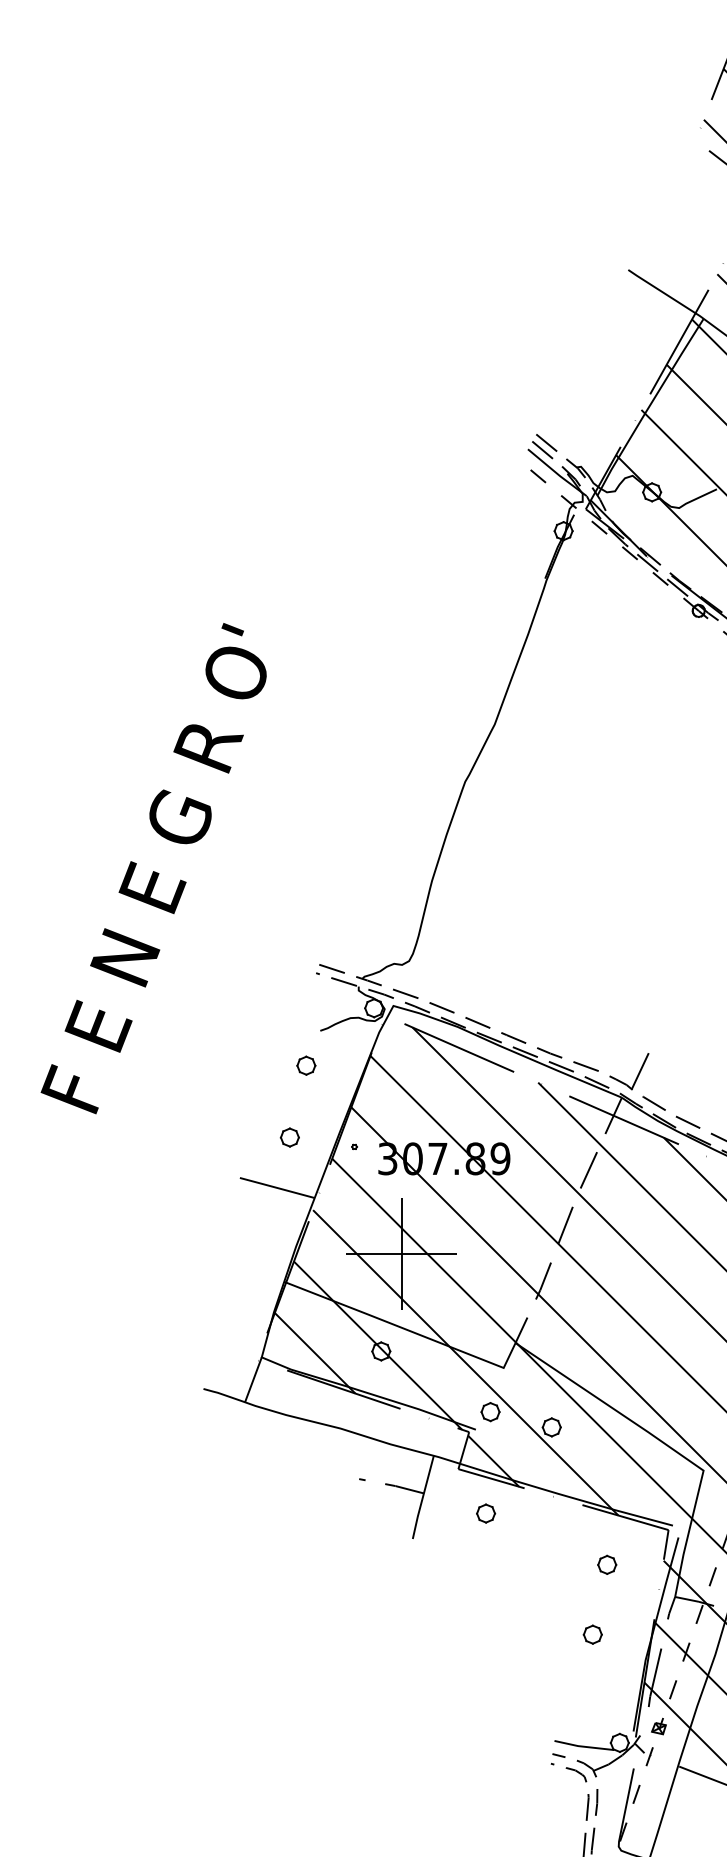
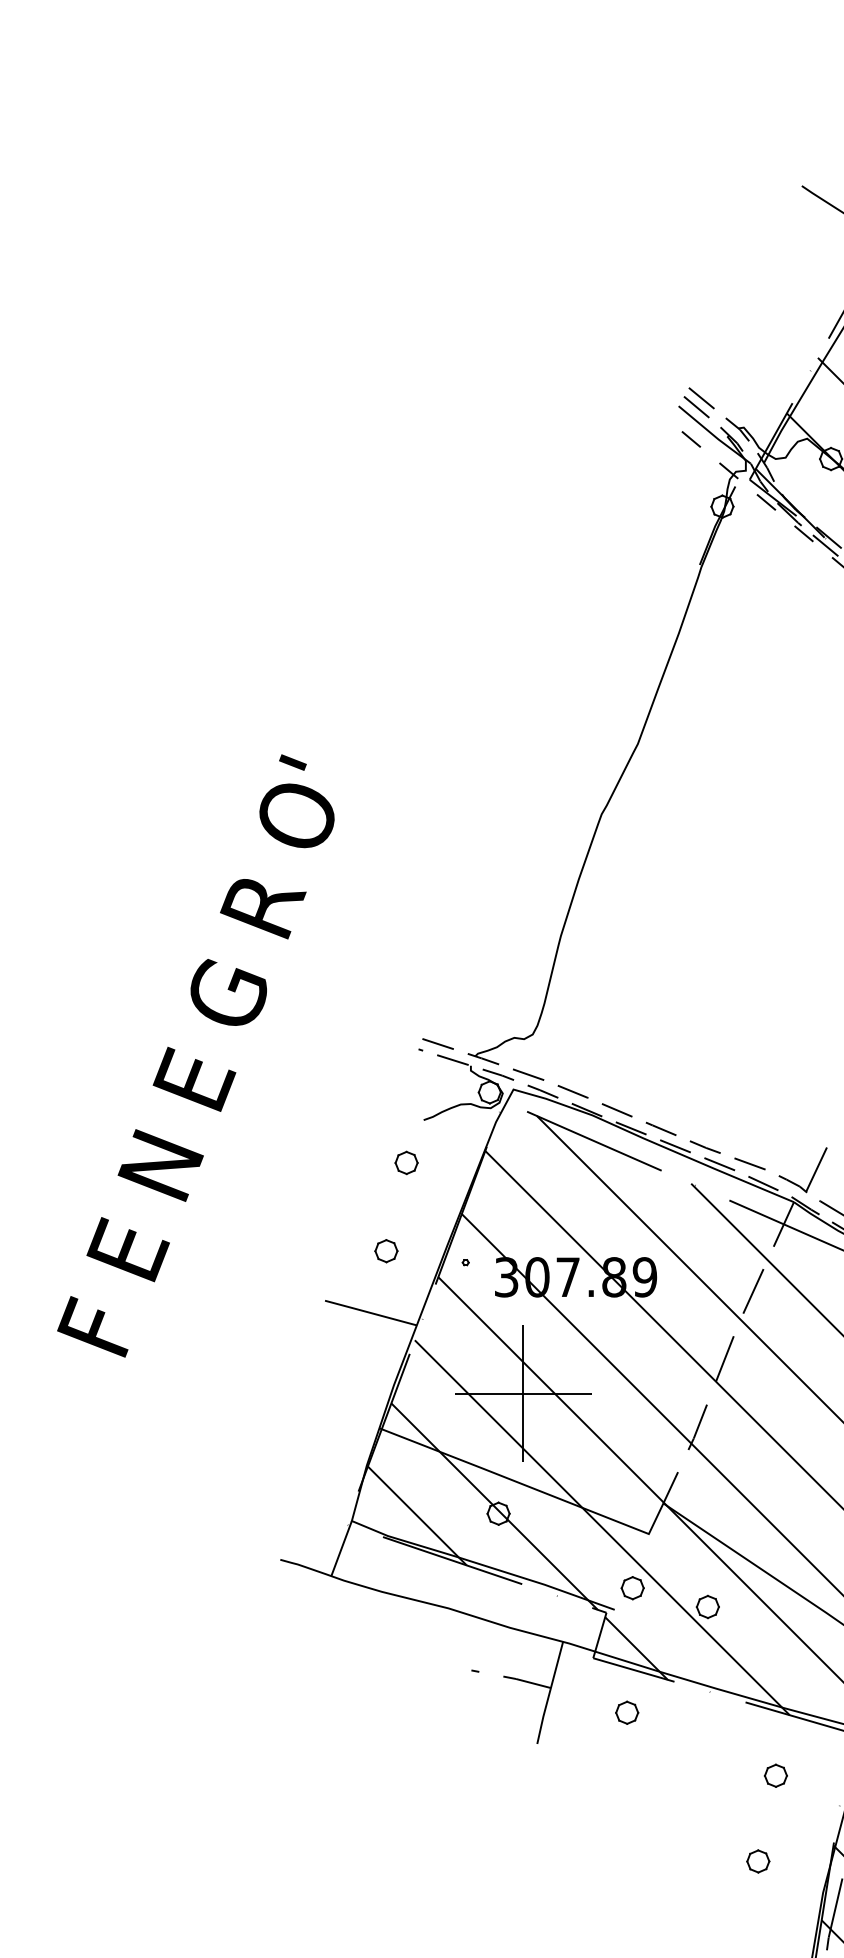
text: (153, 868) -> (195, 1055), moved

